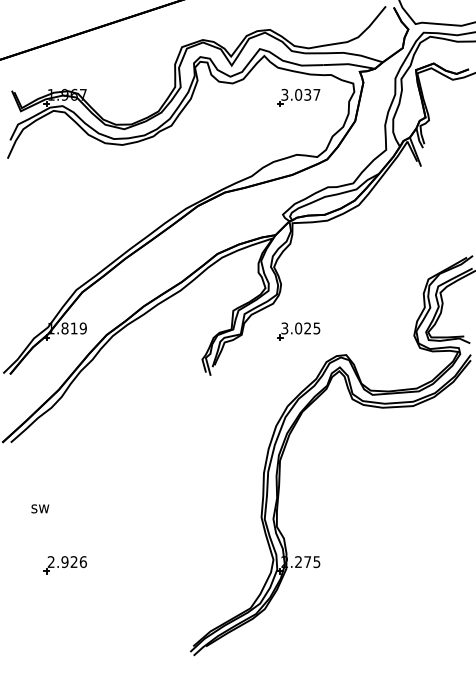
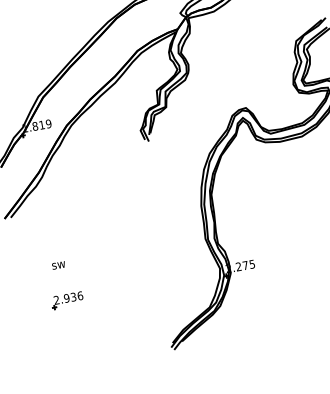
part: (298, 331) -> (207, 97), removed
text: (40, 508) -> (58, 265), moved
text: (73, 562) -> (73, 297), 2.926 -> 2.936

